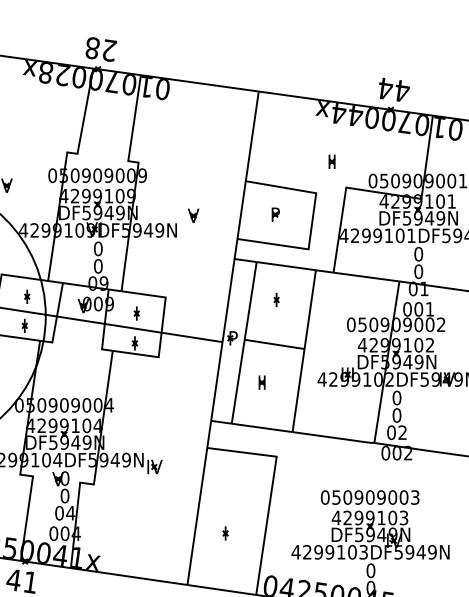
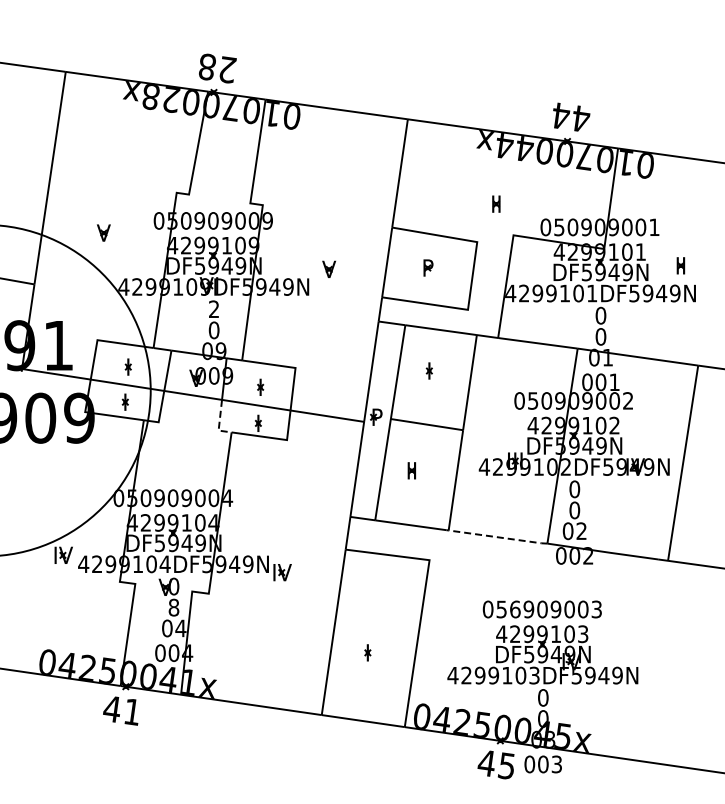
text: (97, 249) -> (213, 309), 0 -> 2
line: (102, 342) -> (219, 422), solid -> dashed
line: (333, 437) -> (497, 537), solid -> dashed
text: (64, 495) -> (173, 607), 0 -> 8
text: (347, 496) -> (515, 608), 050909003 -> 056909003

